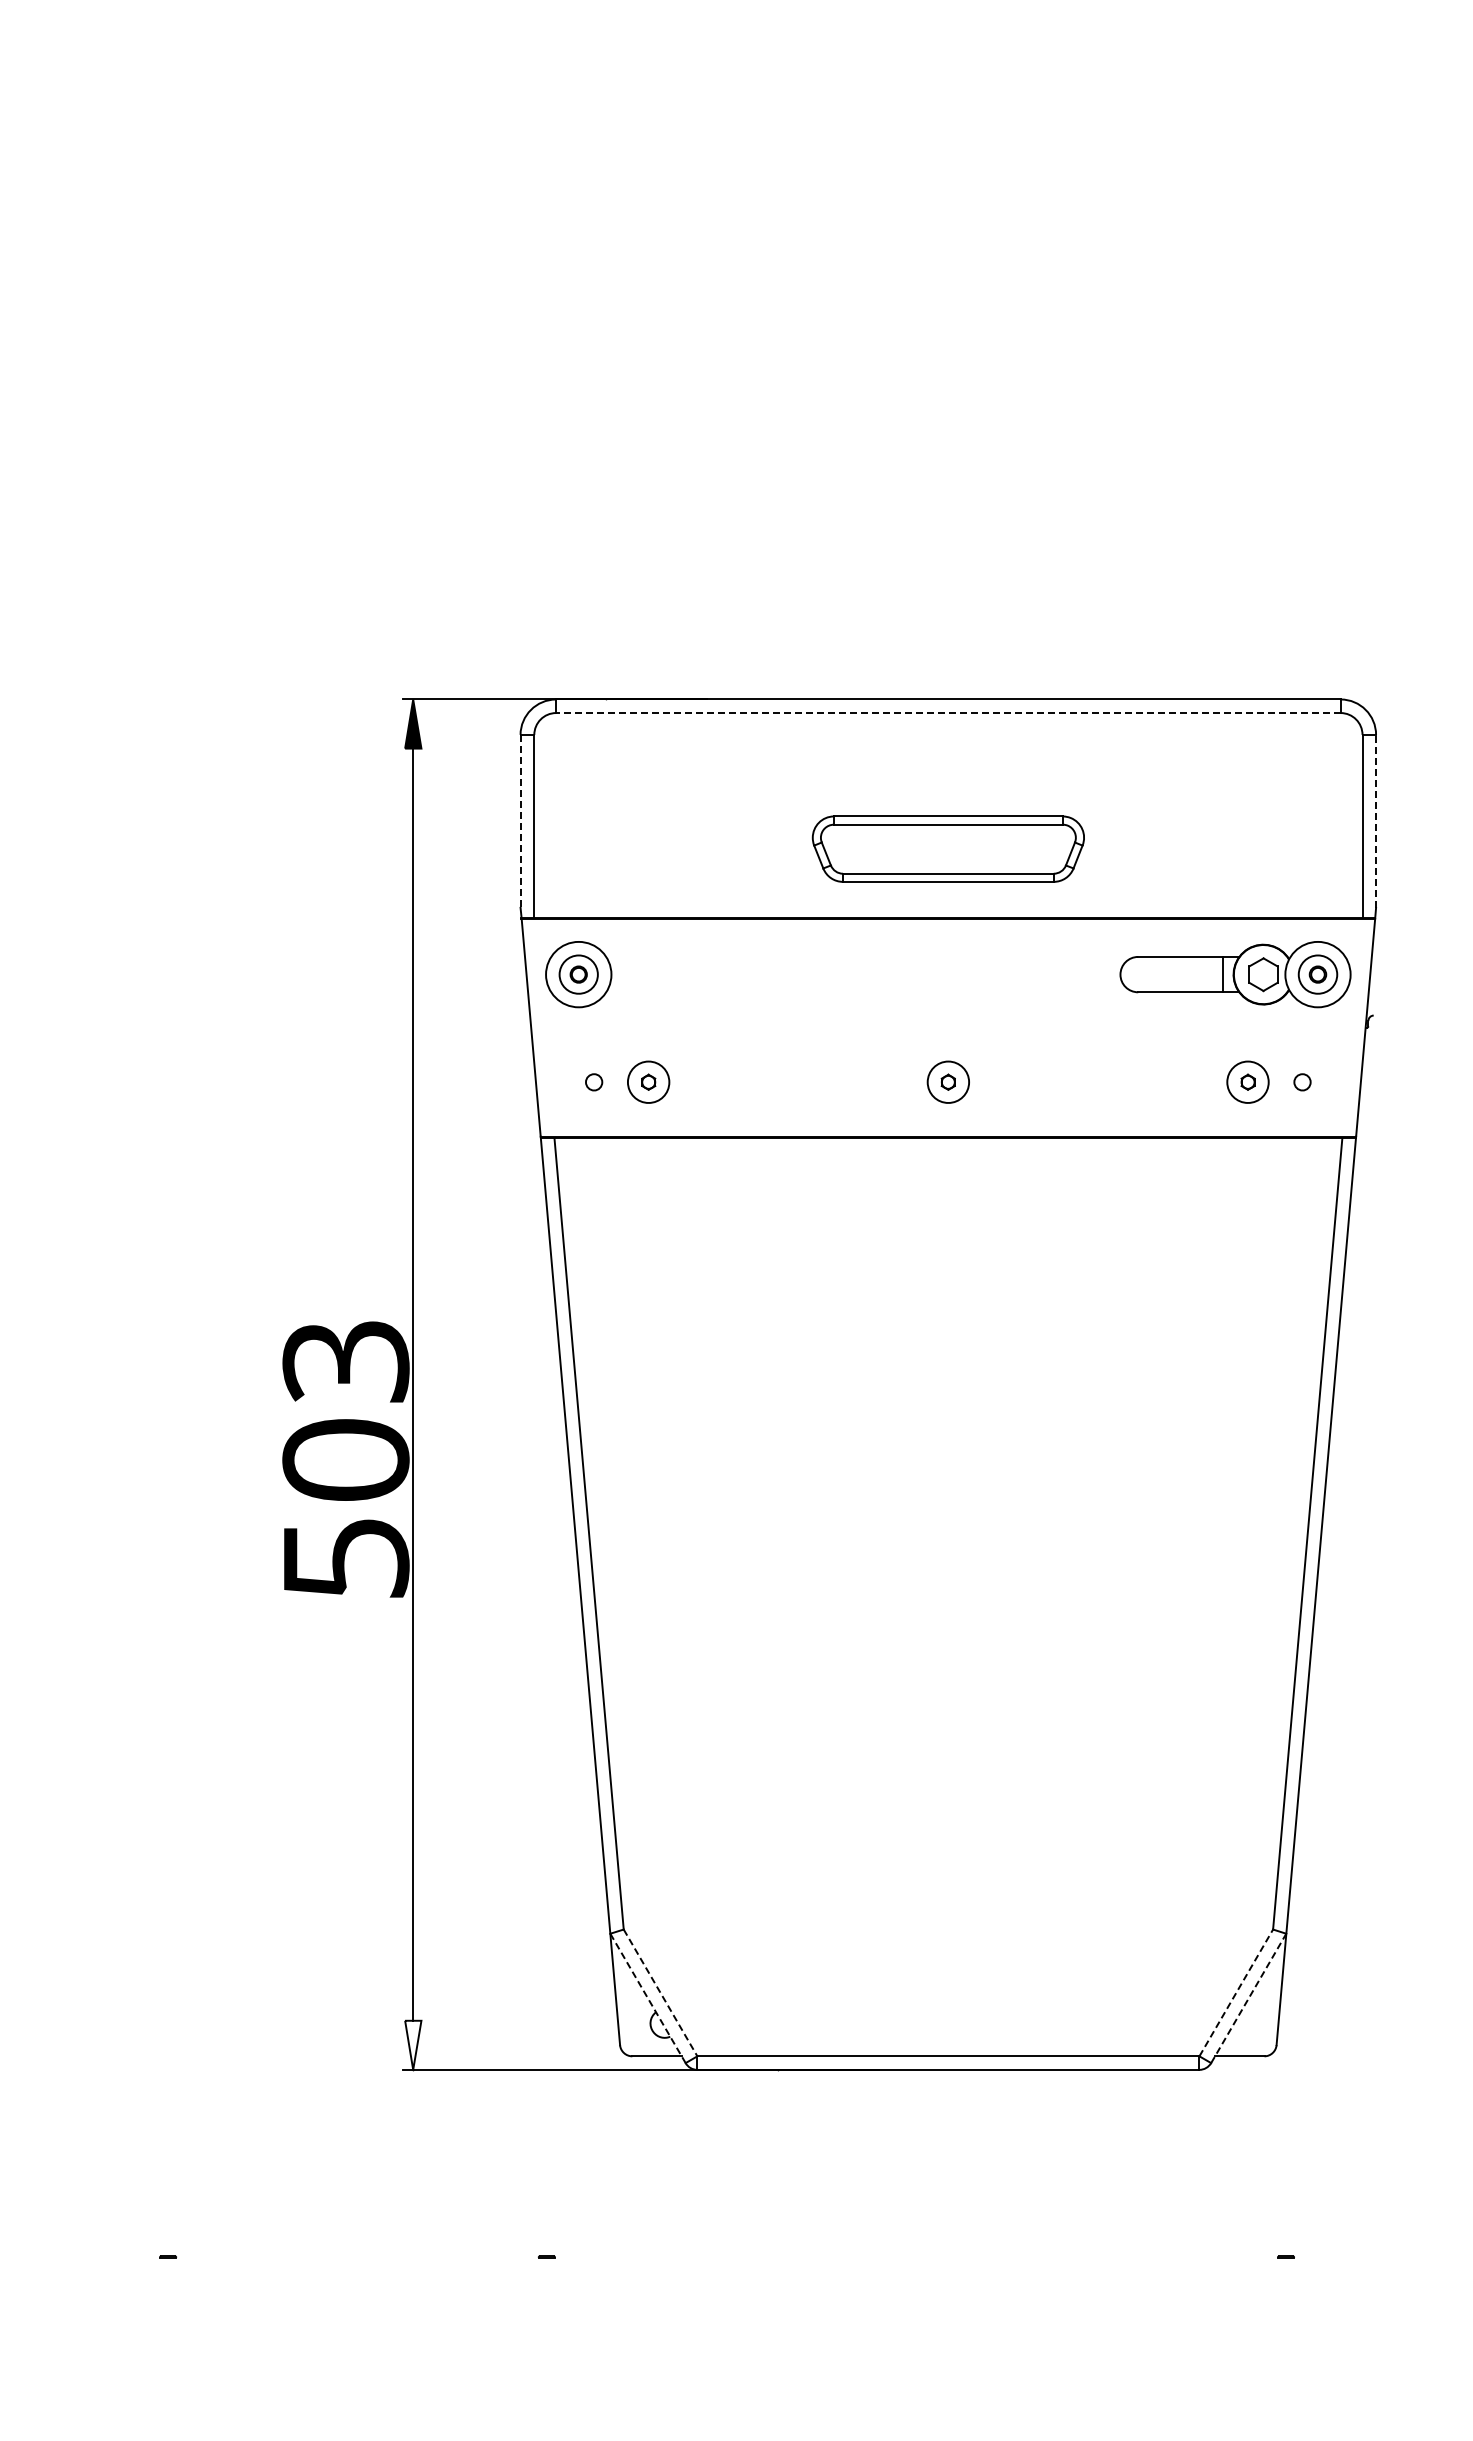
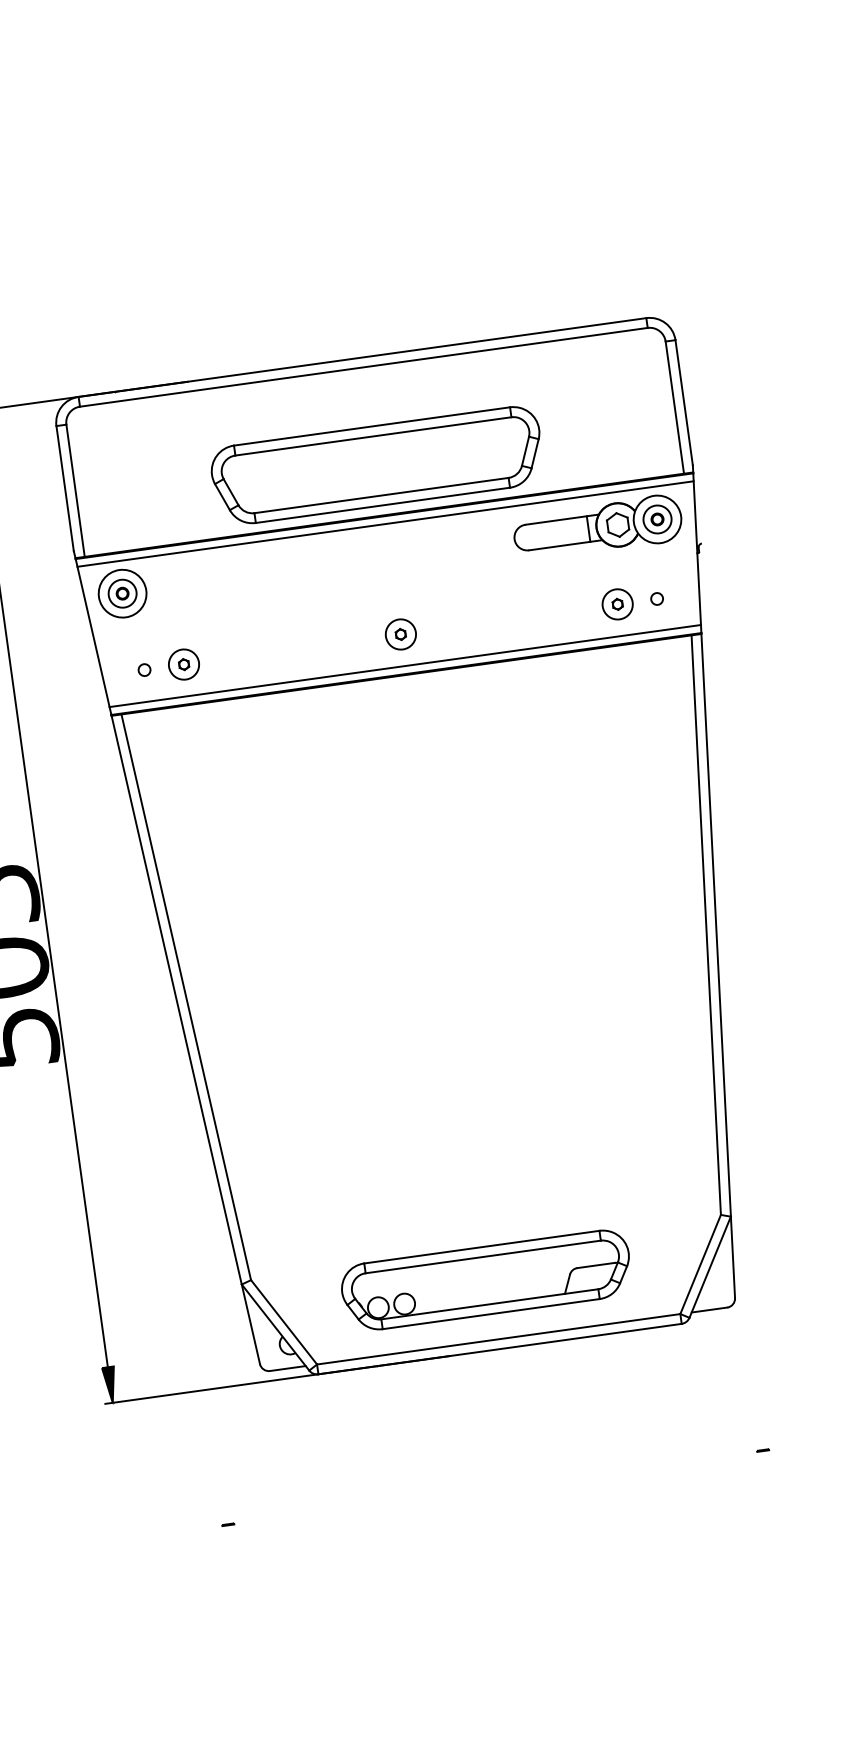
line: (947, 713) -> (363, 367), dashed -> solid
line: (520, 821) -> (65, 488), dashed -> solid
line: (1376, 821) -> (684, 402), dashed -> solid
part: (948, 848) -> (377, 465), size x1.67
line: (948, 929) -> (385, 523), added
line: (948, 1125) -> (405, 665), added
part: (942, 1974) -> (486, 1280), added
line: (1236, 1992) -> (700, 1264), dashed -> solid
line: (660, 1993) -> (284, 1322), dashed -> solid
line: (648, 1998) -> (275, 1327), dashed -> solid
line: (1248, 1998) -> (710, 1267), dashed -> solid
fill: (413, 2044) -> (110, 1384), added

